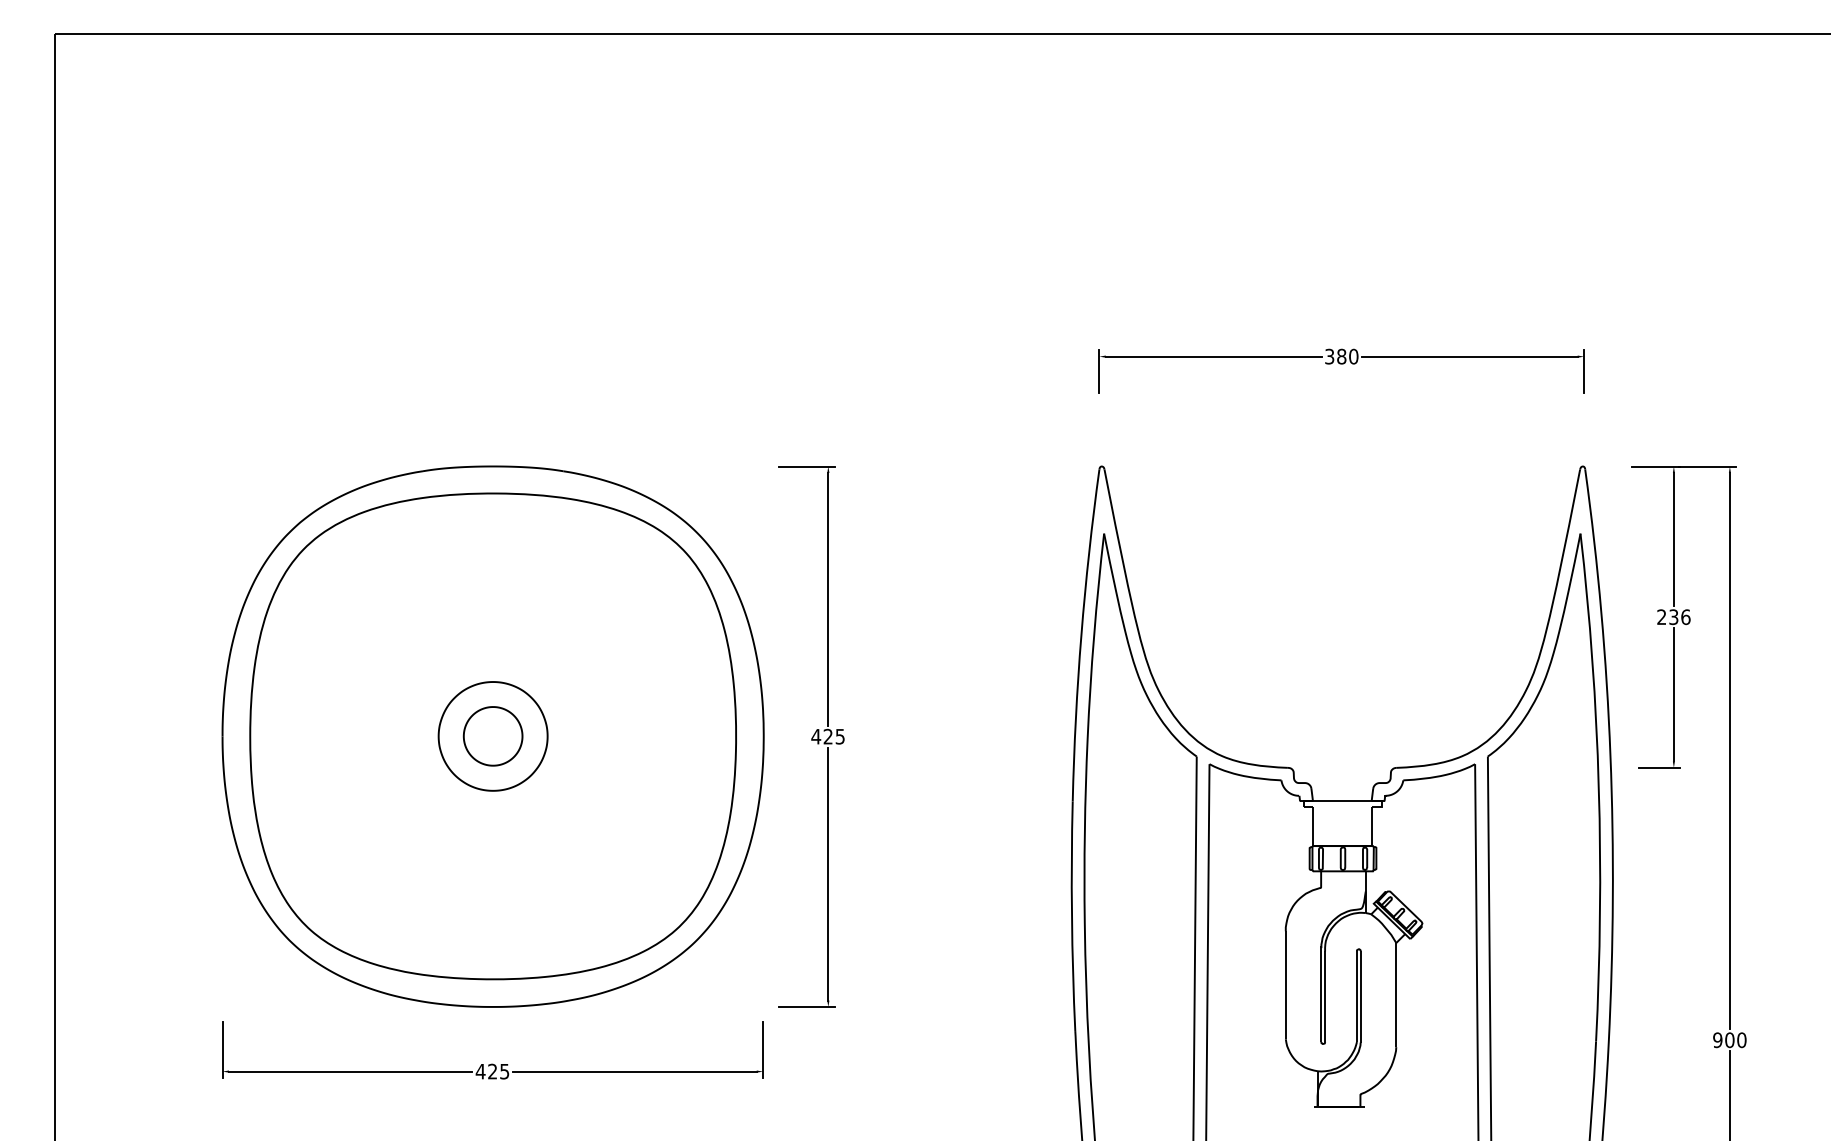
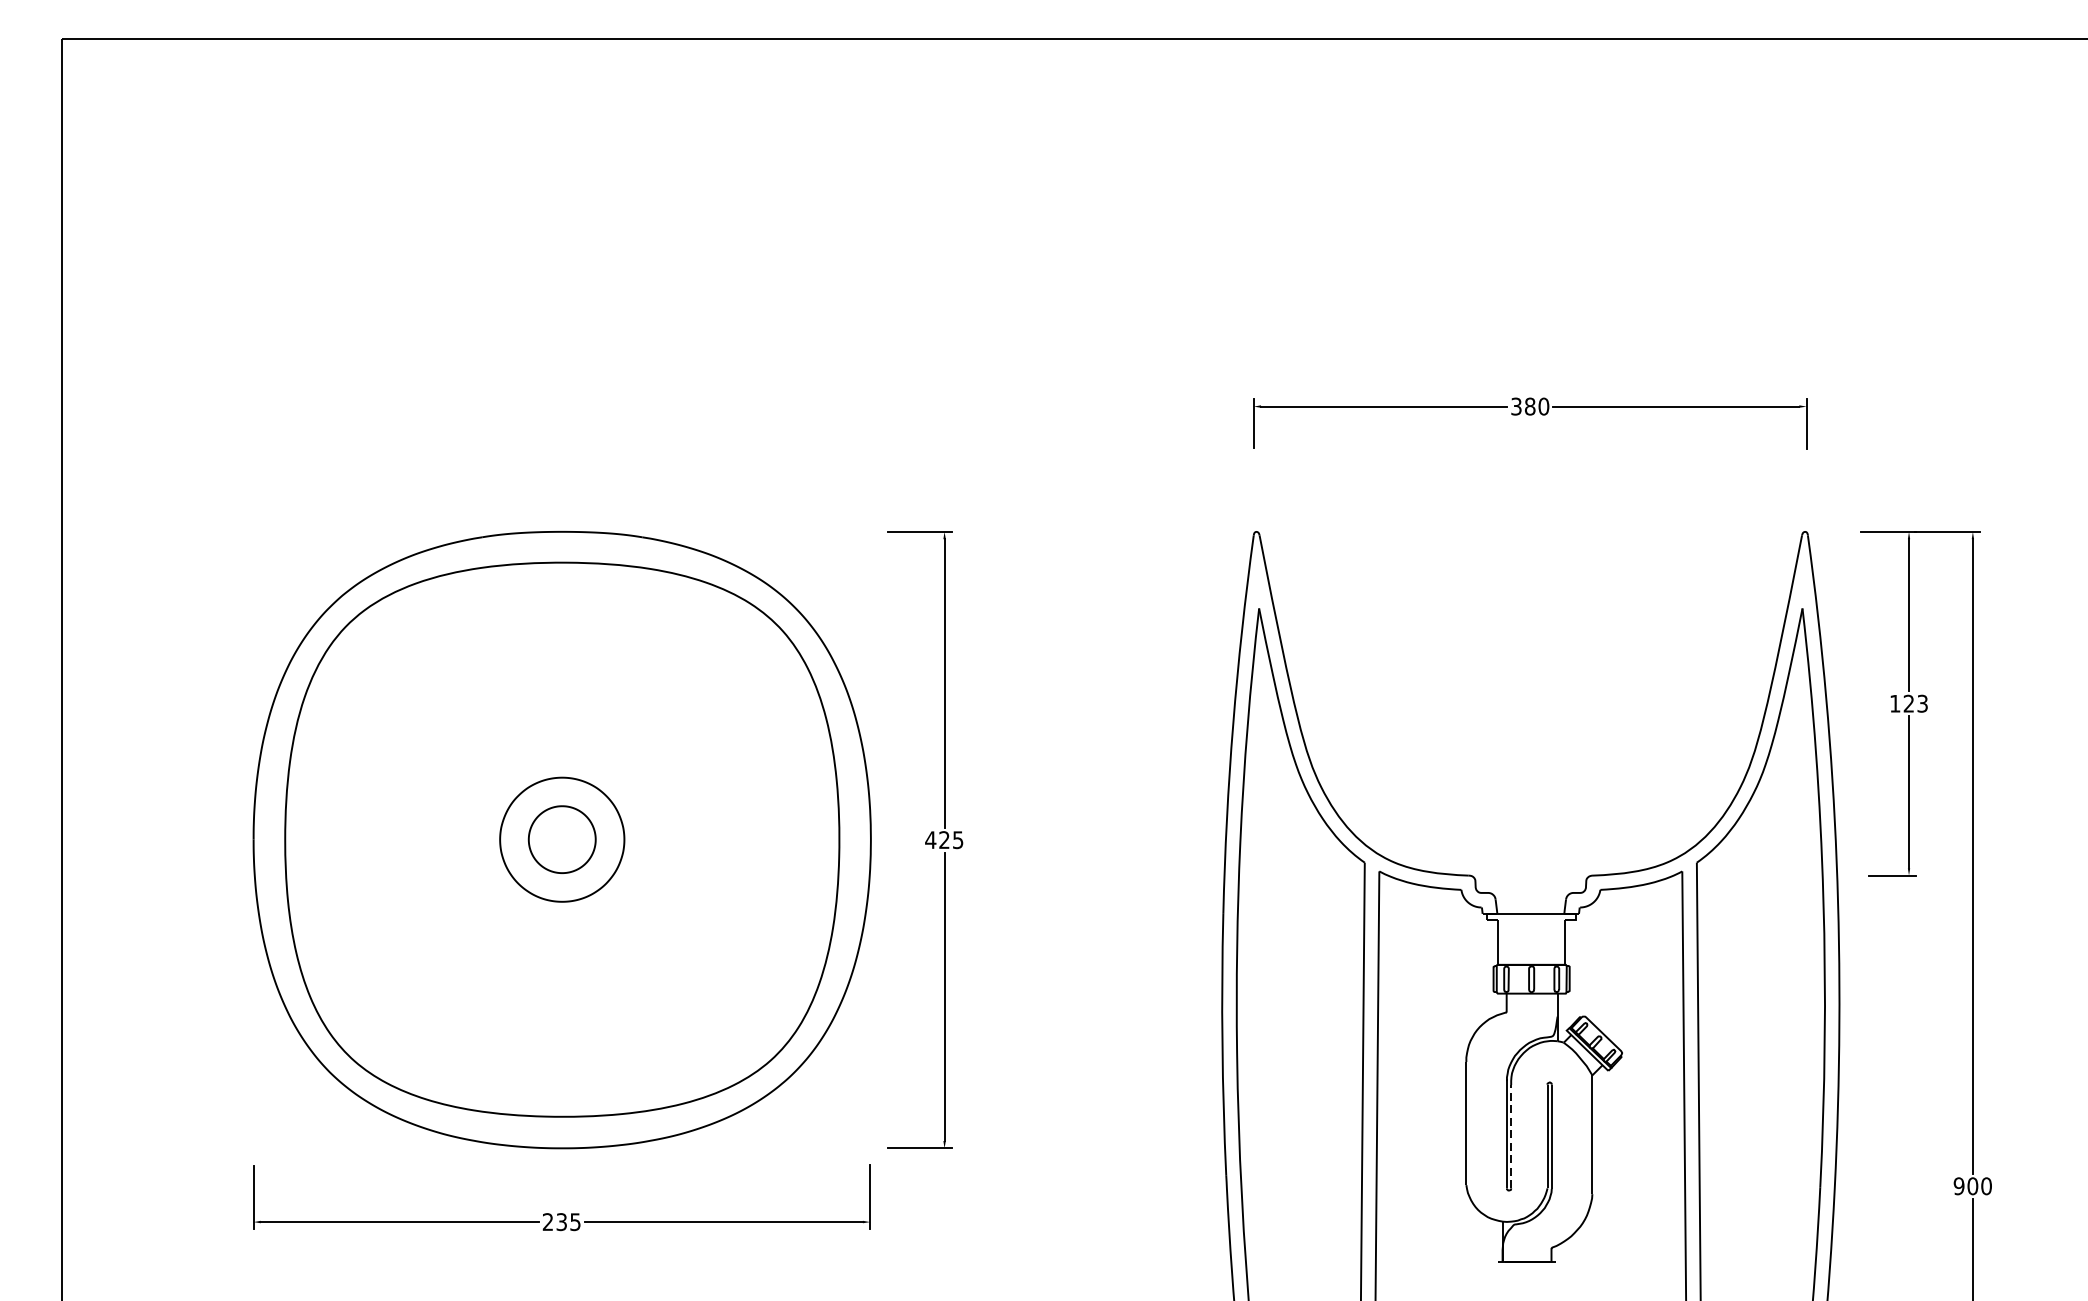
text: (1673, 617) -> (1908, 704), 236 -> 123
line: (1325, 996) -> (1511, 1136), solid -> dashed
text: (486, 1071) -> (554, 1221), 425 -> 235

